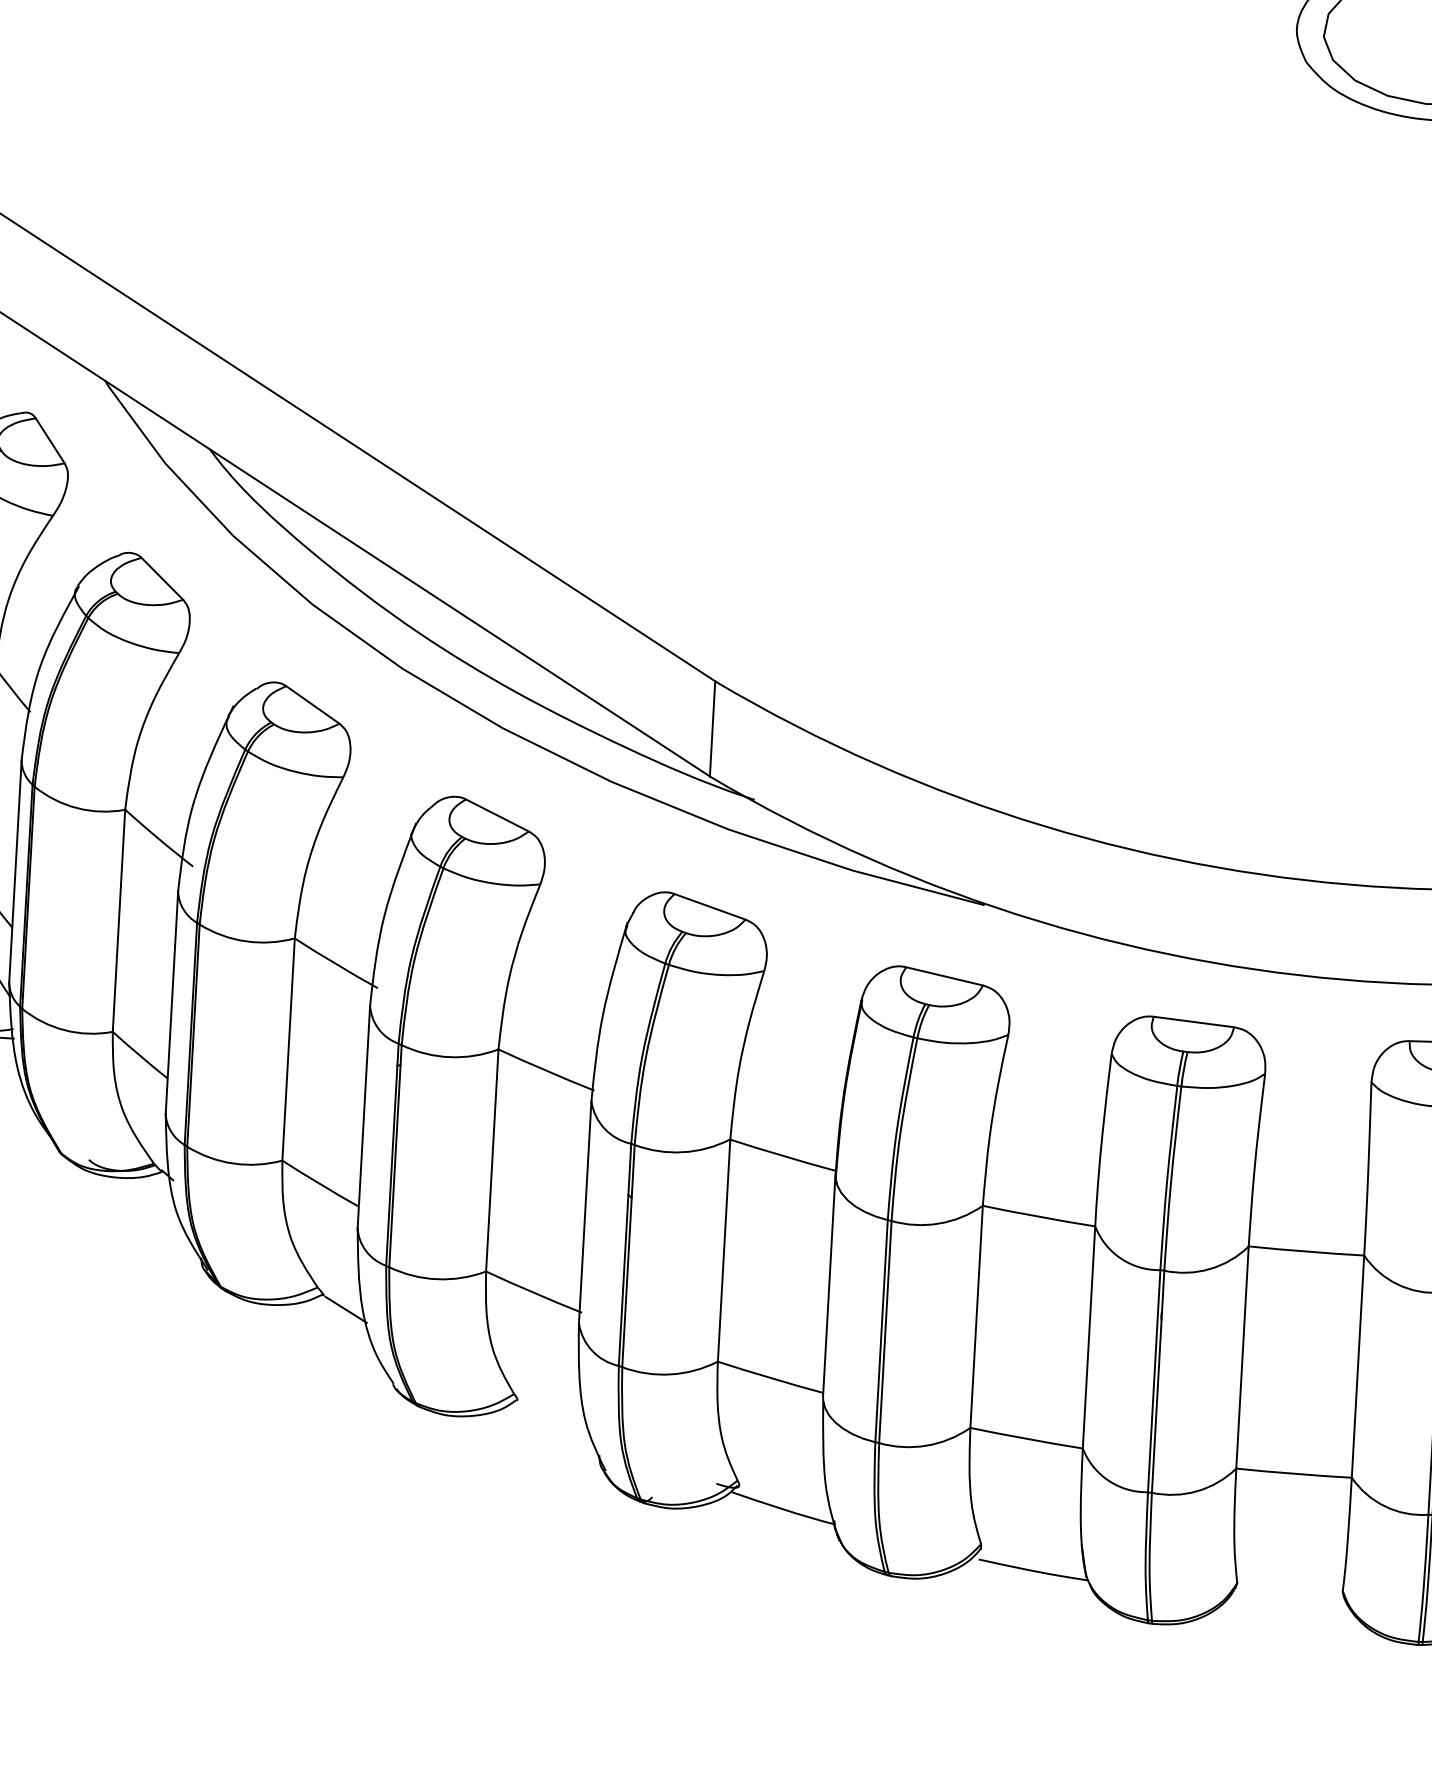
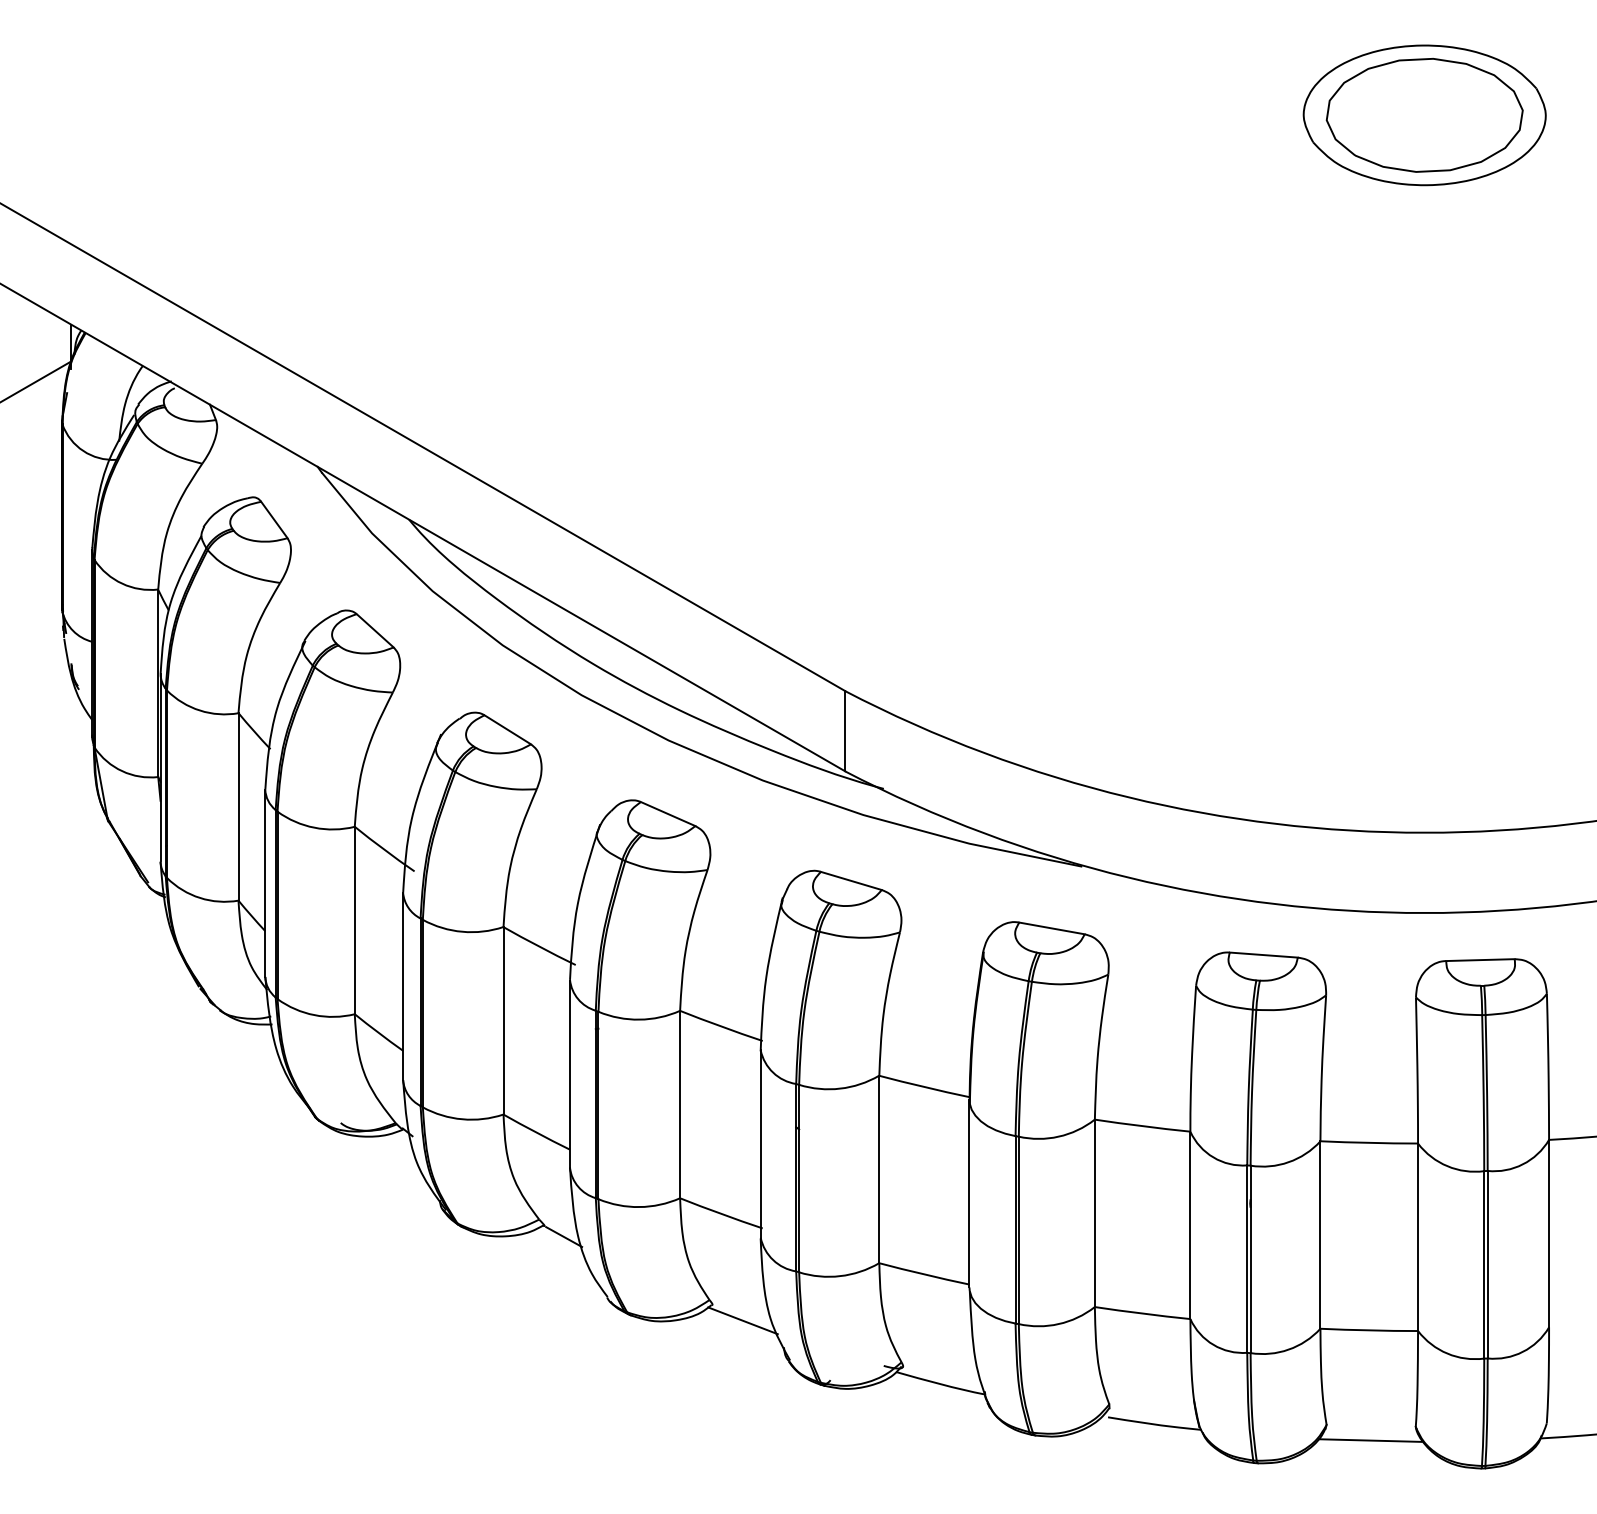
line: (551, 1420) -> (742, 1320), added
line: (1287, 1604) -> (1369, 1440), added

